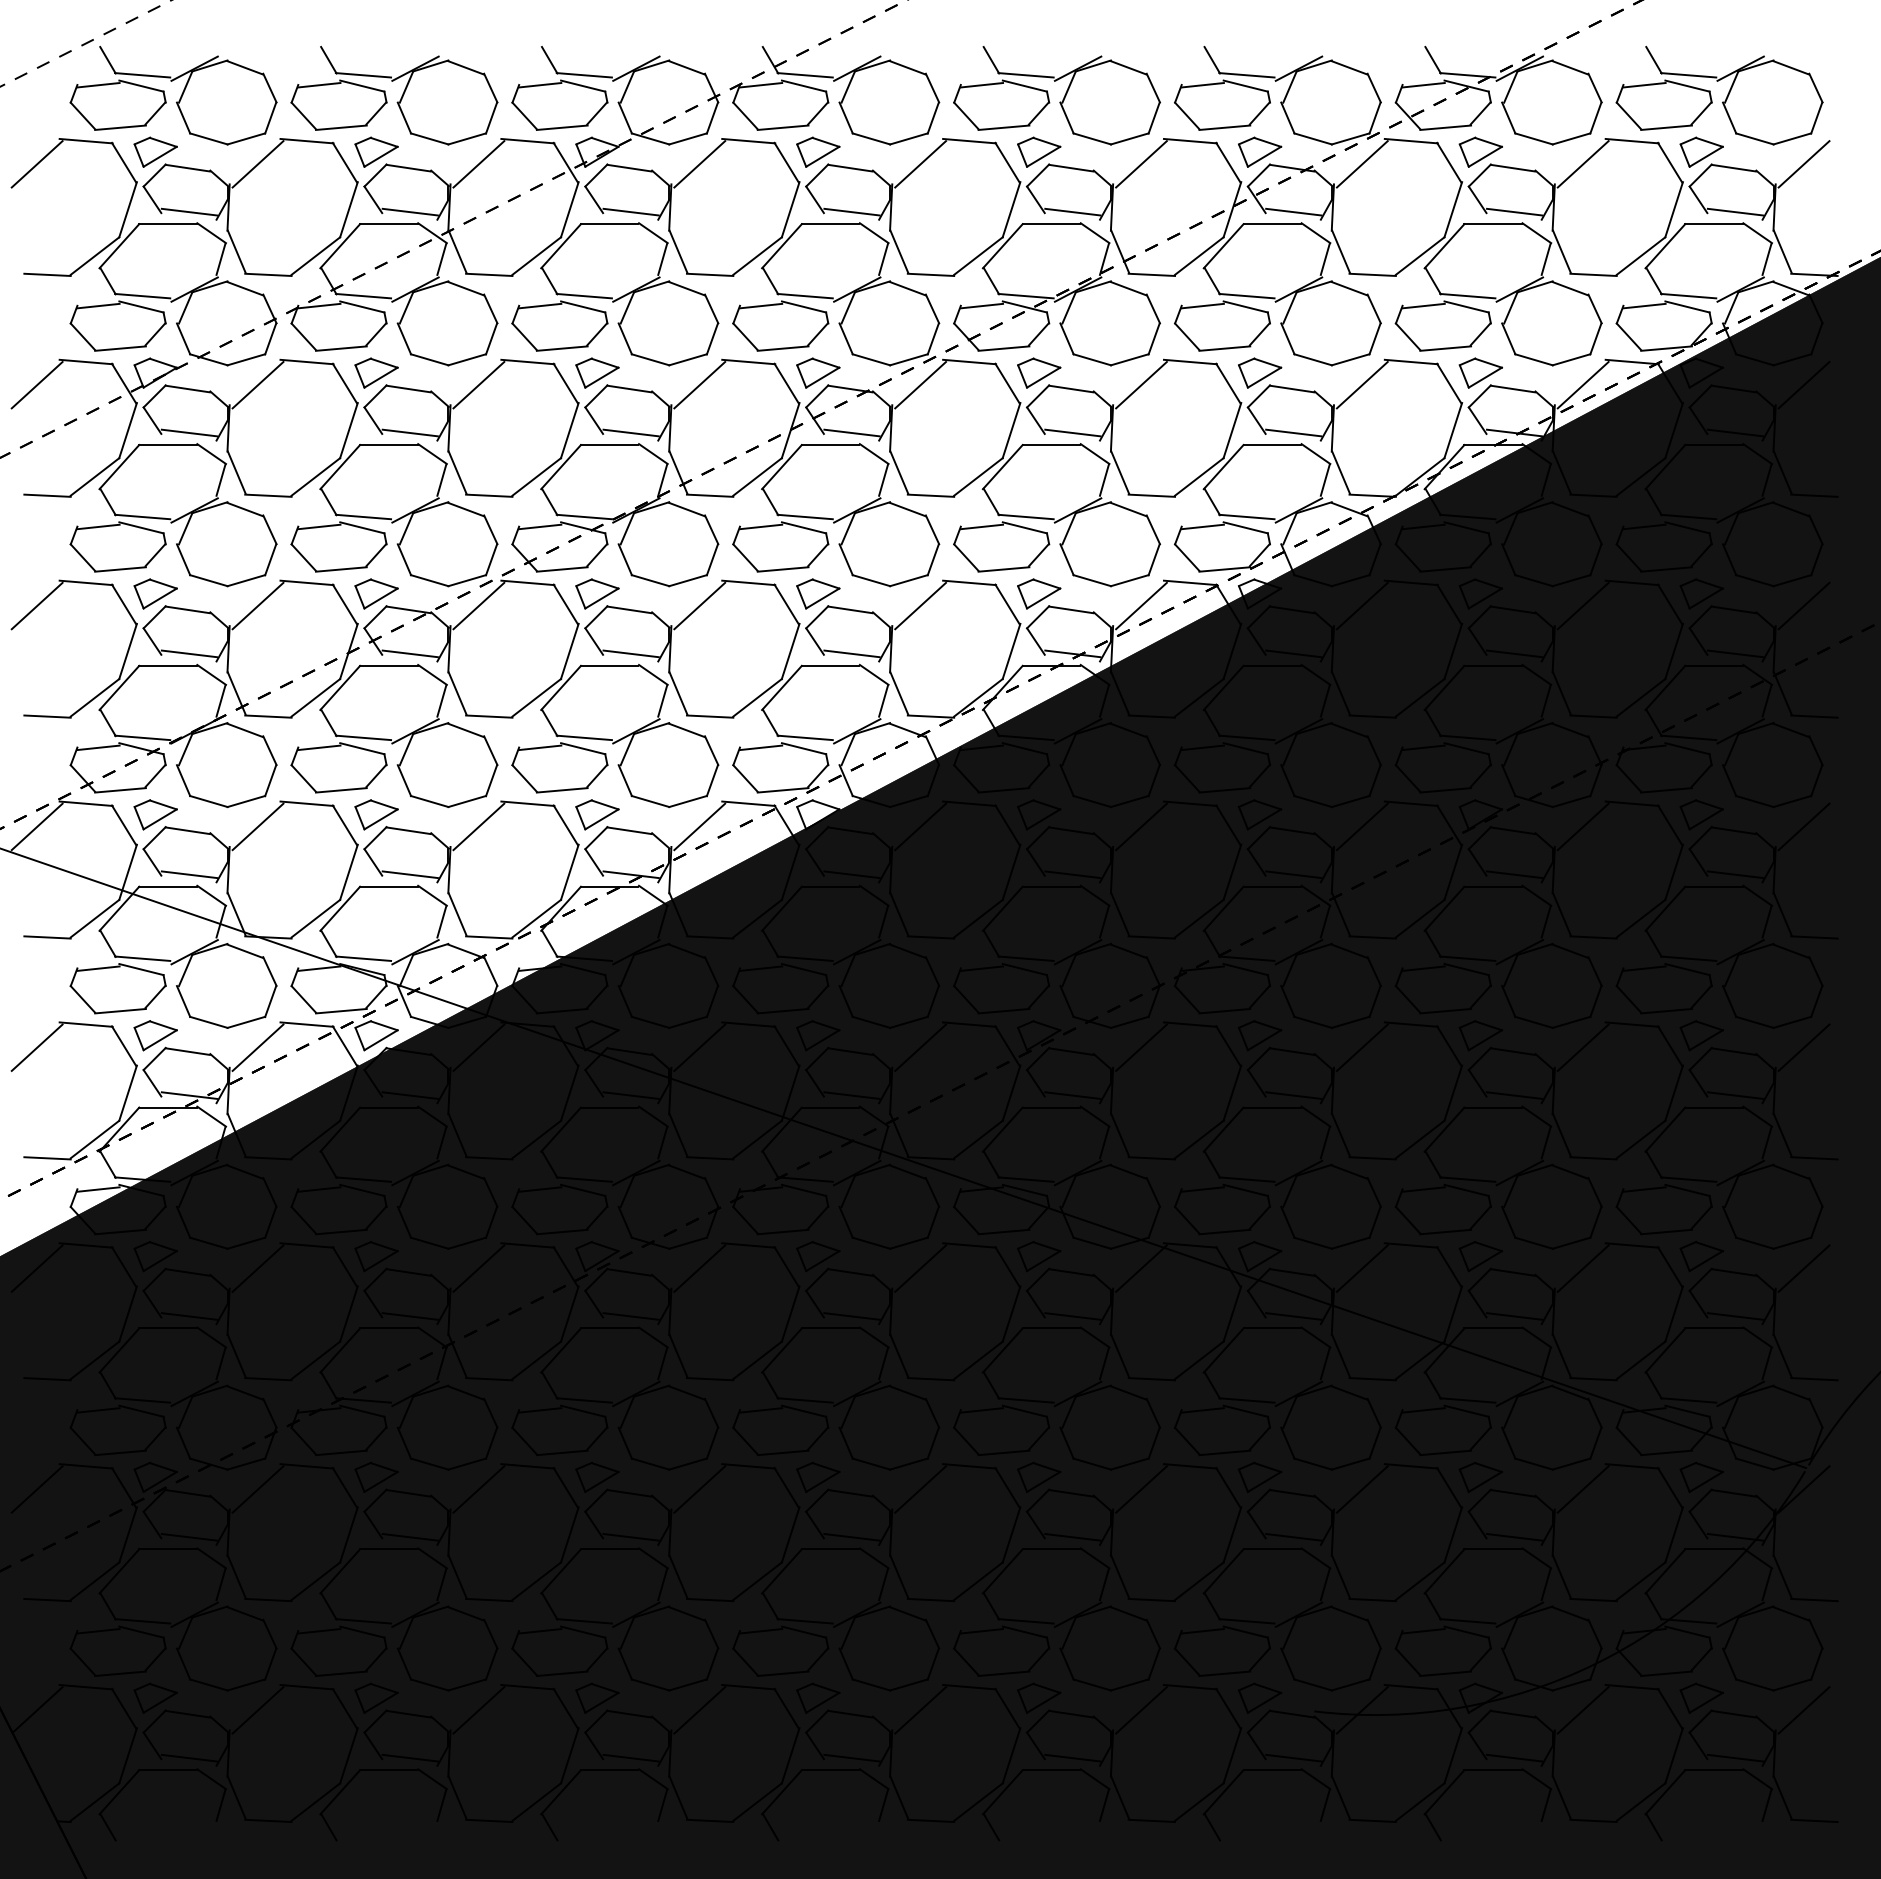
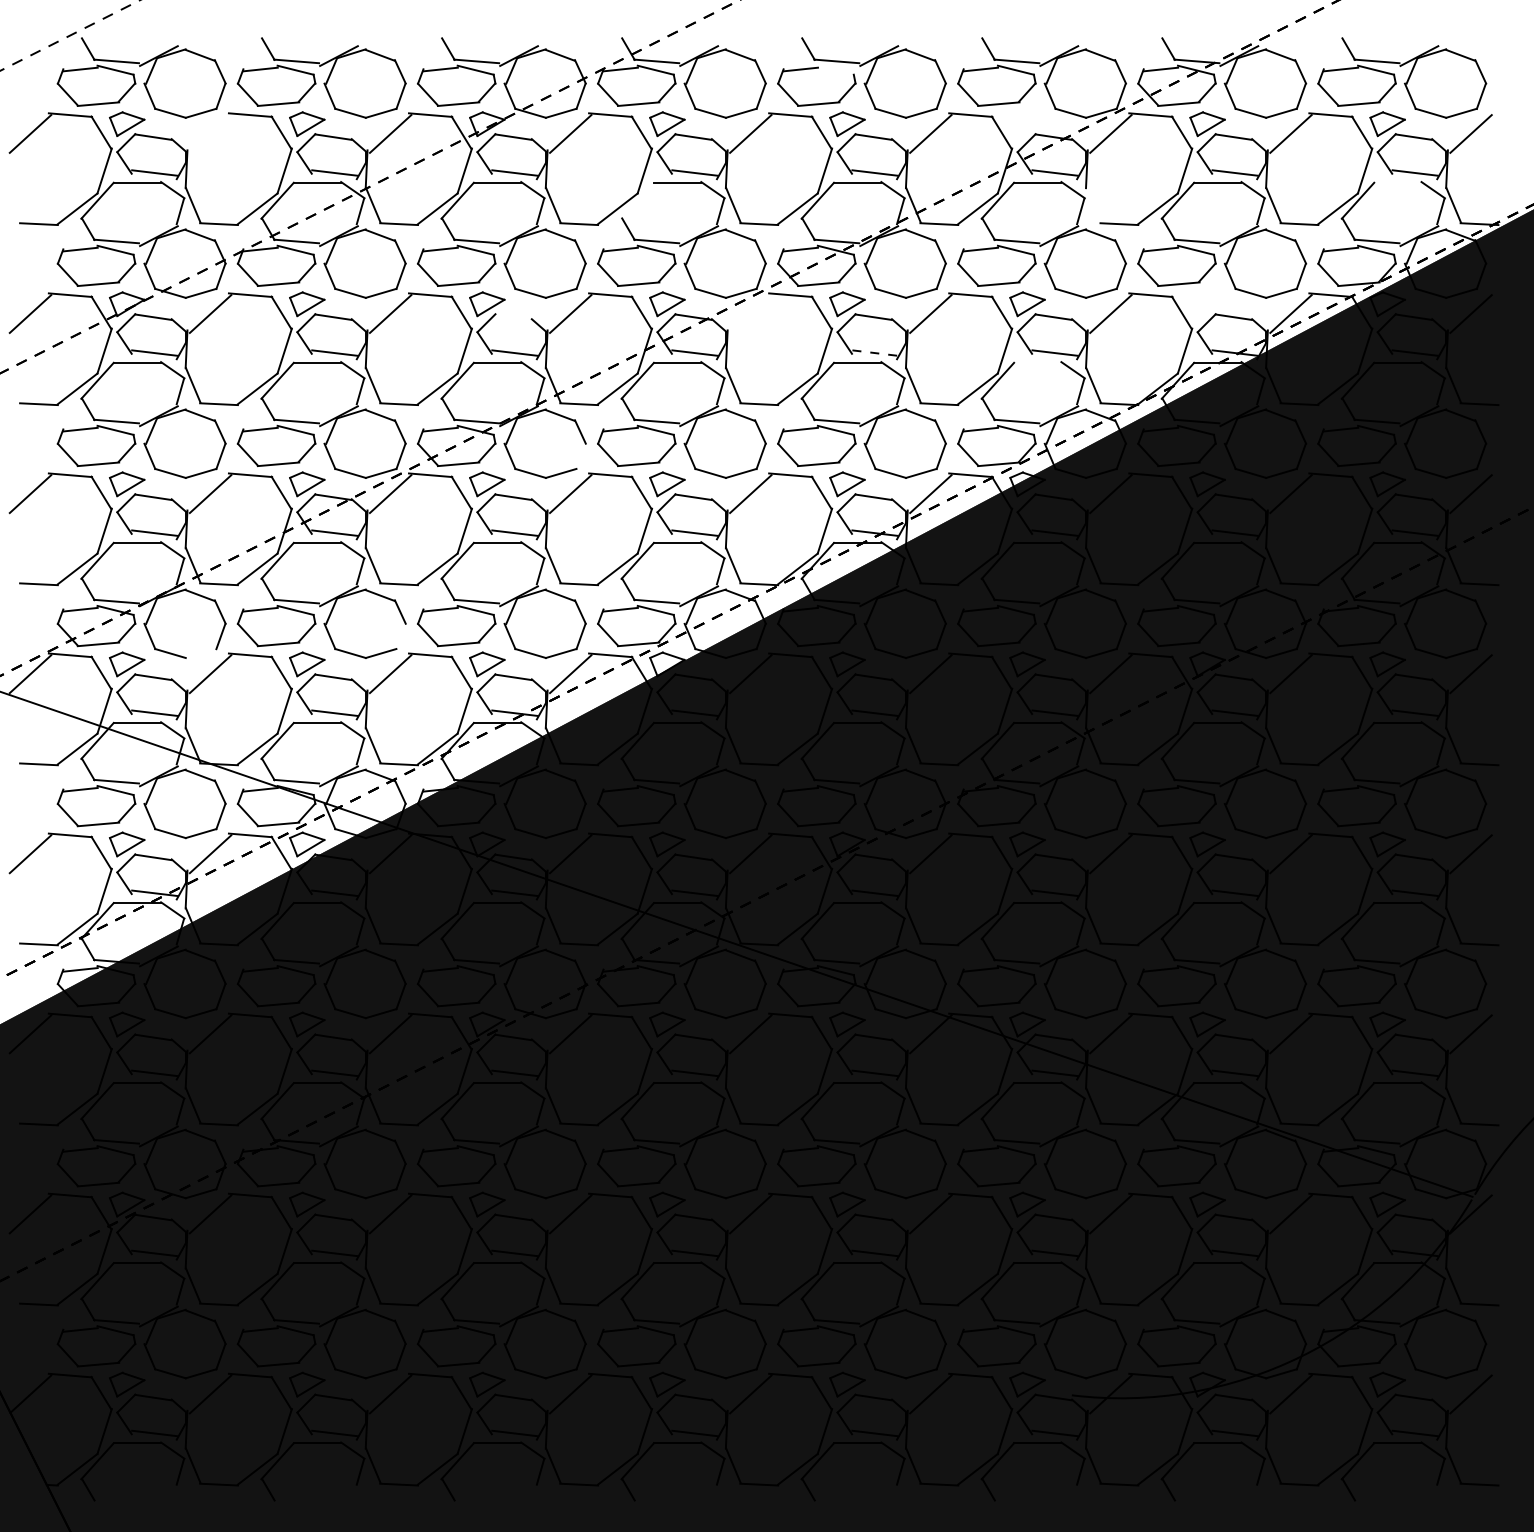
line: (1024, 85) -> (835, 69), removed
part: (1260, 151) -> (1027, 123), removed
line: (257, 164) -> (210, 134), removed
line: (1713, 224) -> (1397, 183), removed
line: (781, 246) -> (637, 200), removed
line: (1340, 251) -> (1093, 205), removed
part: (1480, 372) -> (1207, 303), removed
line: (920, 384) -> (750, 313), removed
line: (629, 388) -> (513, 316), removed
line: (1072, 433) -> (874, 353), solid -> dashed
line: (1271, 445) -> (1036, 363), removed
line: (711, 559) -> (580, 456), removed
line: (491, 780) -> (400, 636), removed
line: (246, 801) -> (201, 653), removed

